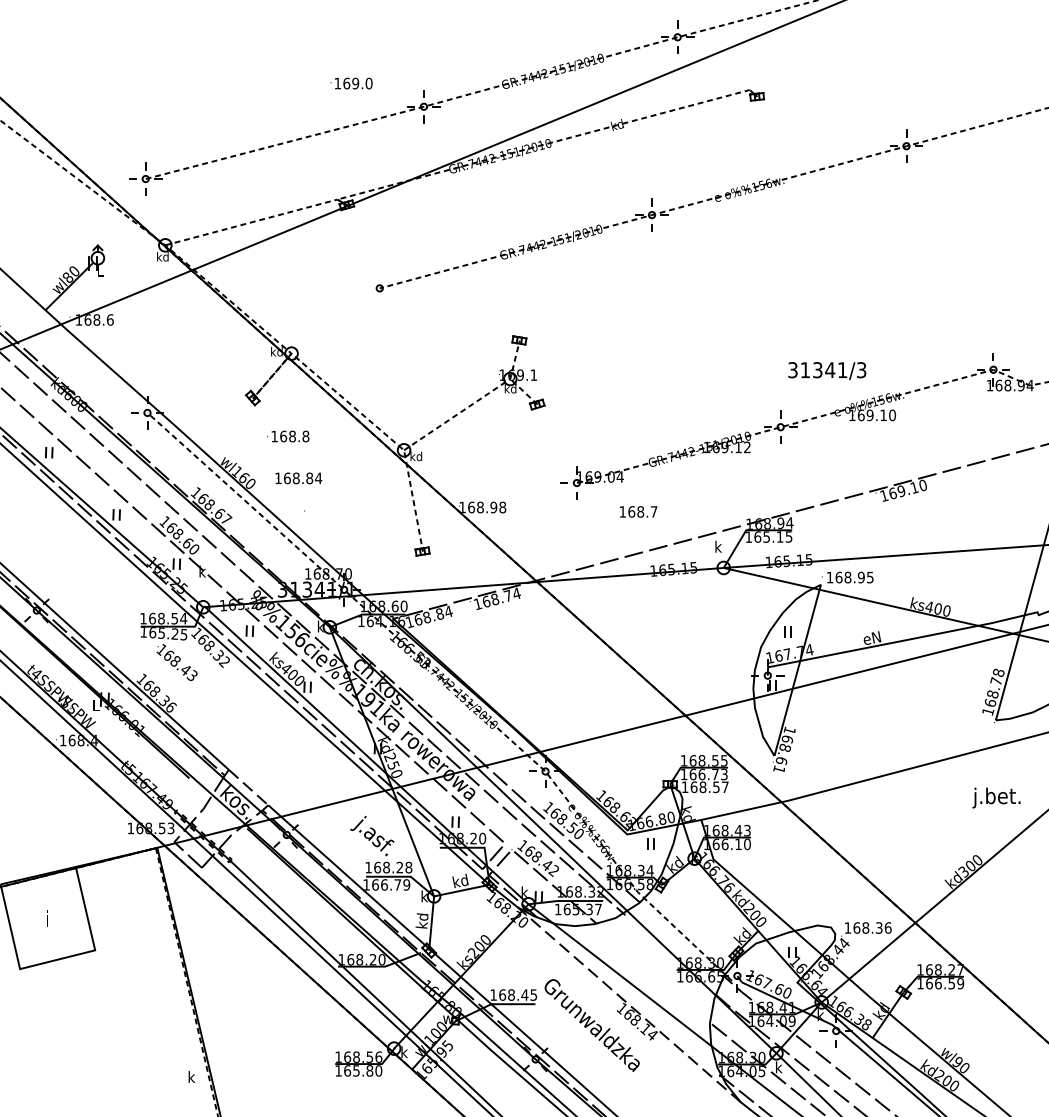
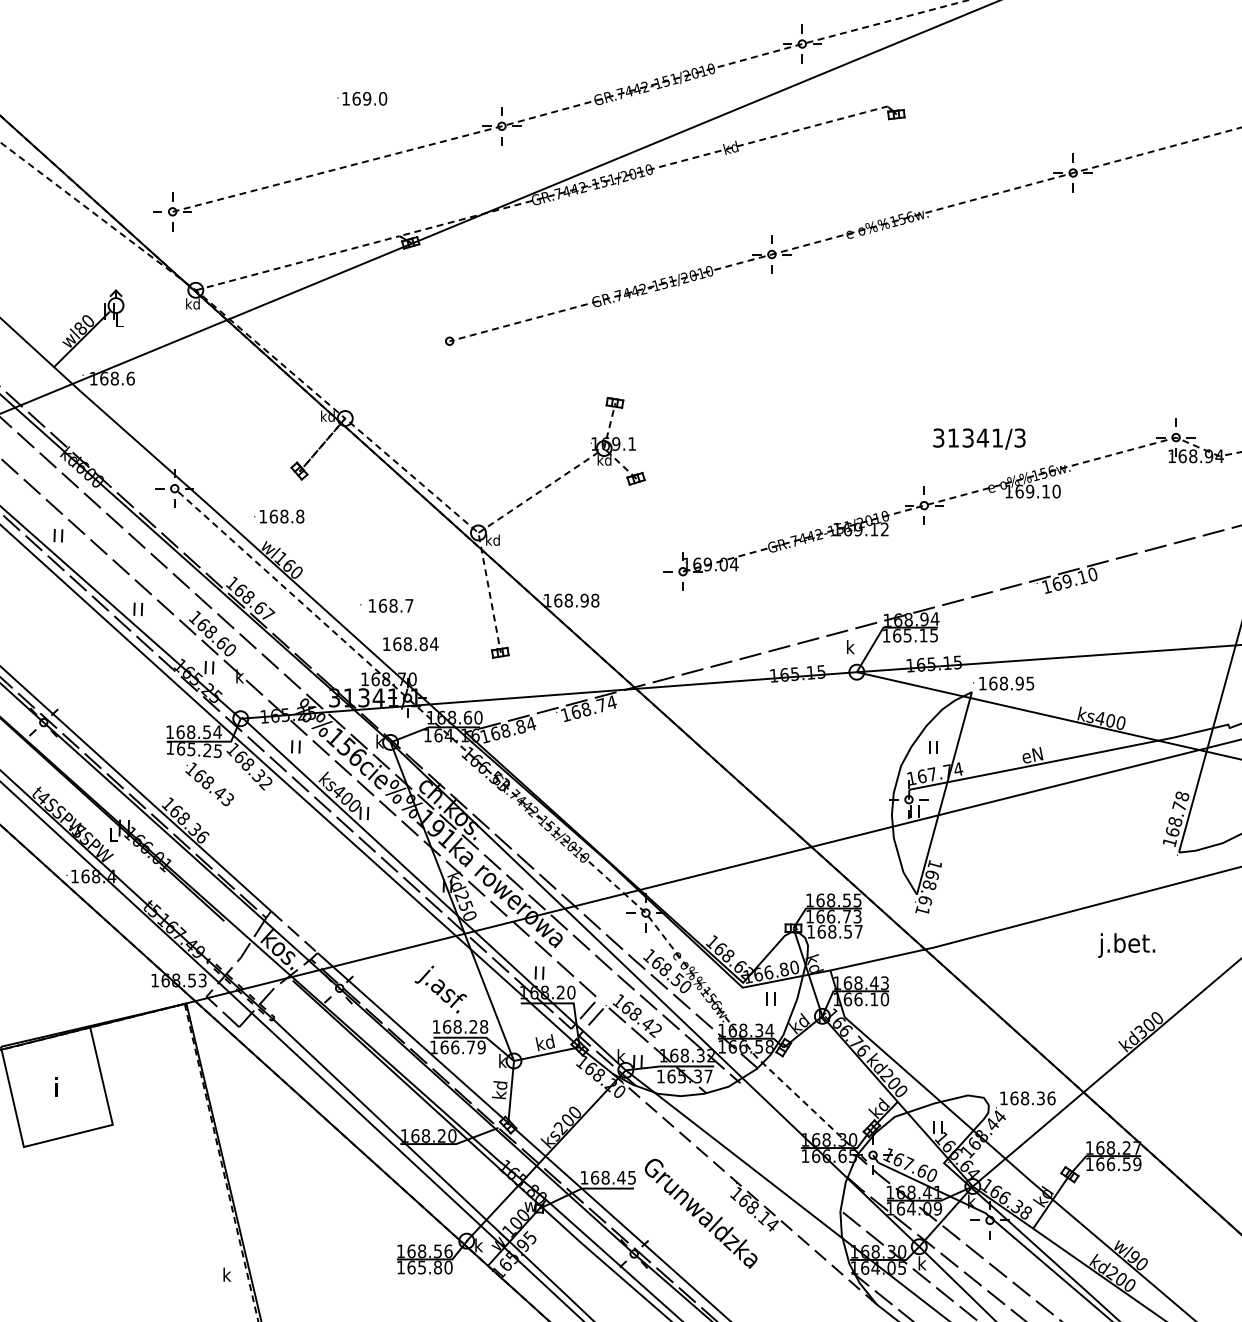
text: (351, 83) -> (362, 98), moved
text: (288, 436) -> (279, 516), moved
text: (298, 478) -> (410, 644), moved
text: (638, 511) -> (391, 605), moved
text: (996, 798) -> (1126, 945), moved

